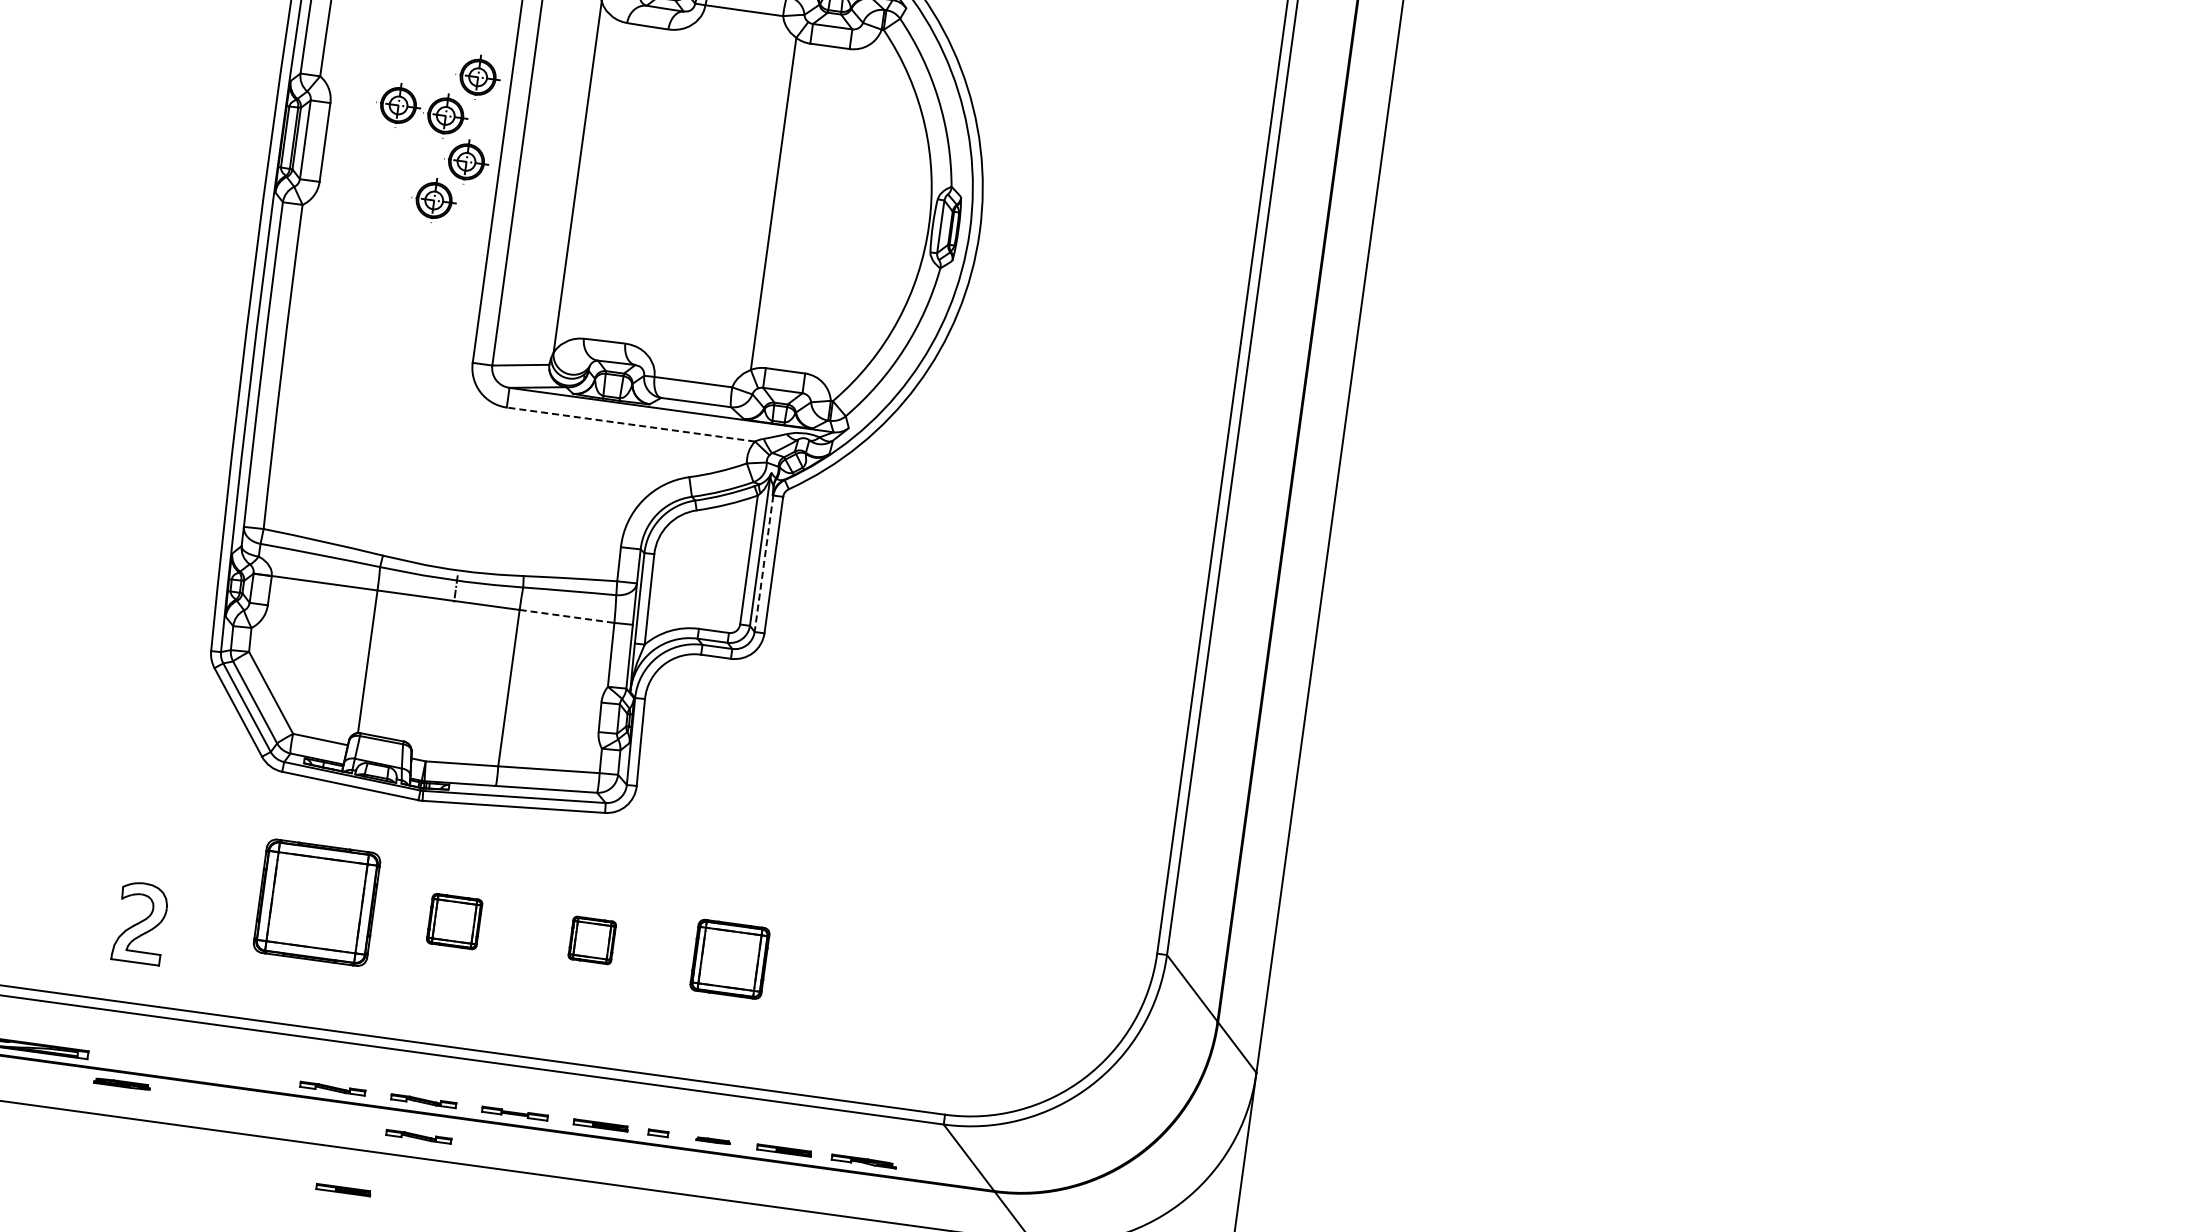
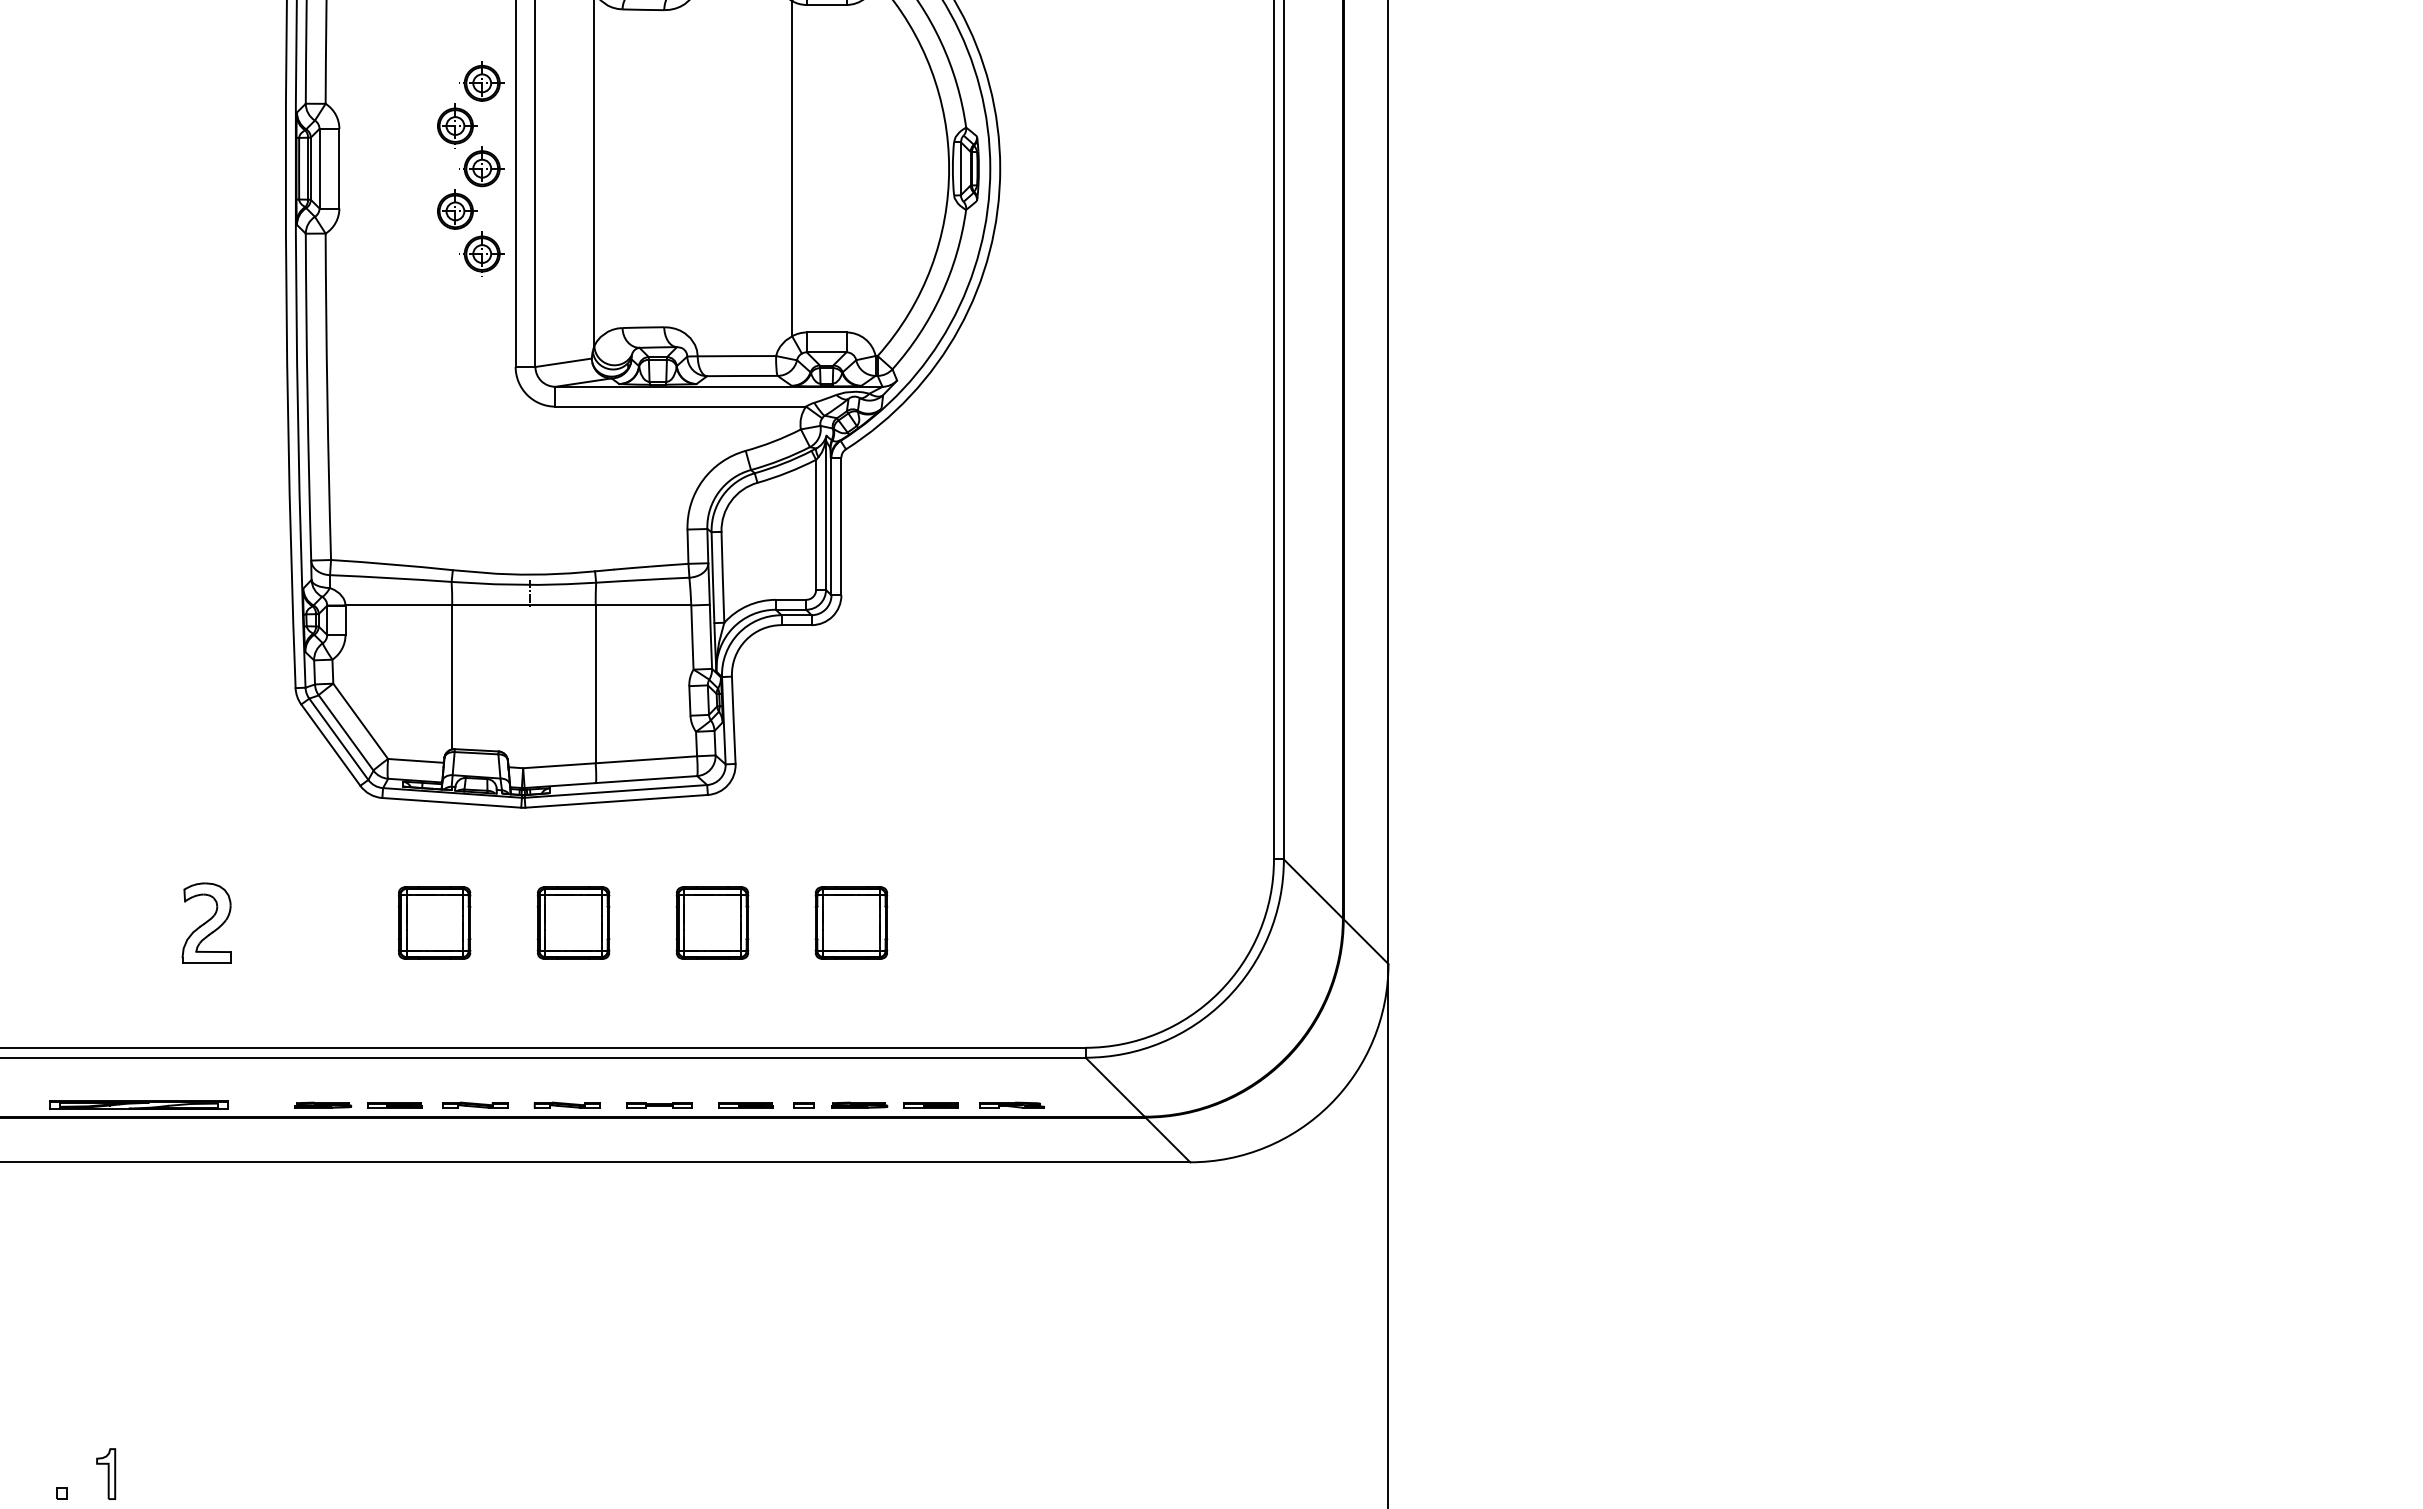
part: (397, 104) -> (481, 253), moved
line: (630, 424) -> (680, 406), dashed -> solid
line: (764, 563) -> (831, 526), dashed -> solid
line: (567, 616) -> (643, 605), dashed -> solid
part: (316, 902) -> (434, 922), size x0.62
part: (454, 921) -> (573, 922), size x1.43
part: (140, 922) -> (206, 922), moved
part: (592, 939) -> (712, 922), size x1.67
part: (122, 1083) -> (323, 1104), moved
part: (418, 1136) -> (566, 1140), removed
part: (713, 1140) -> (859, 1104), size x1.67
part: (343, 1190) -> (394, 1105), moved

